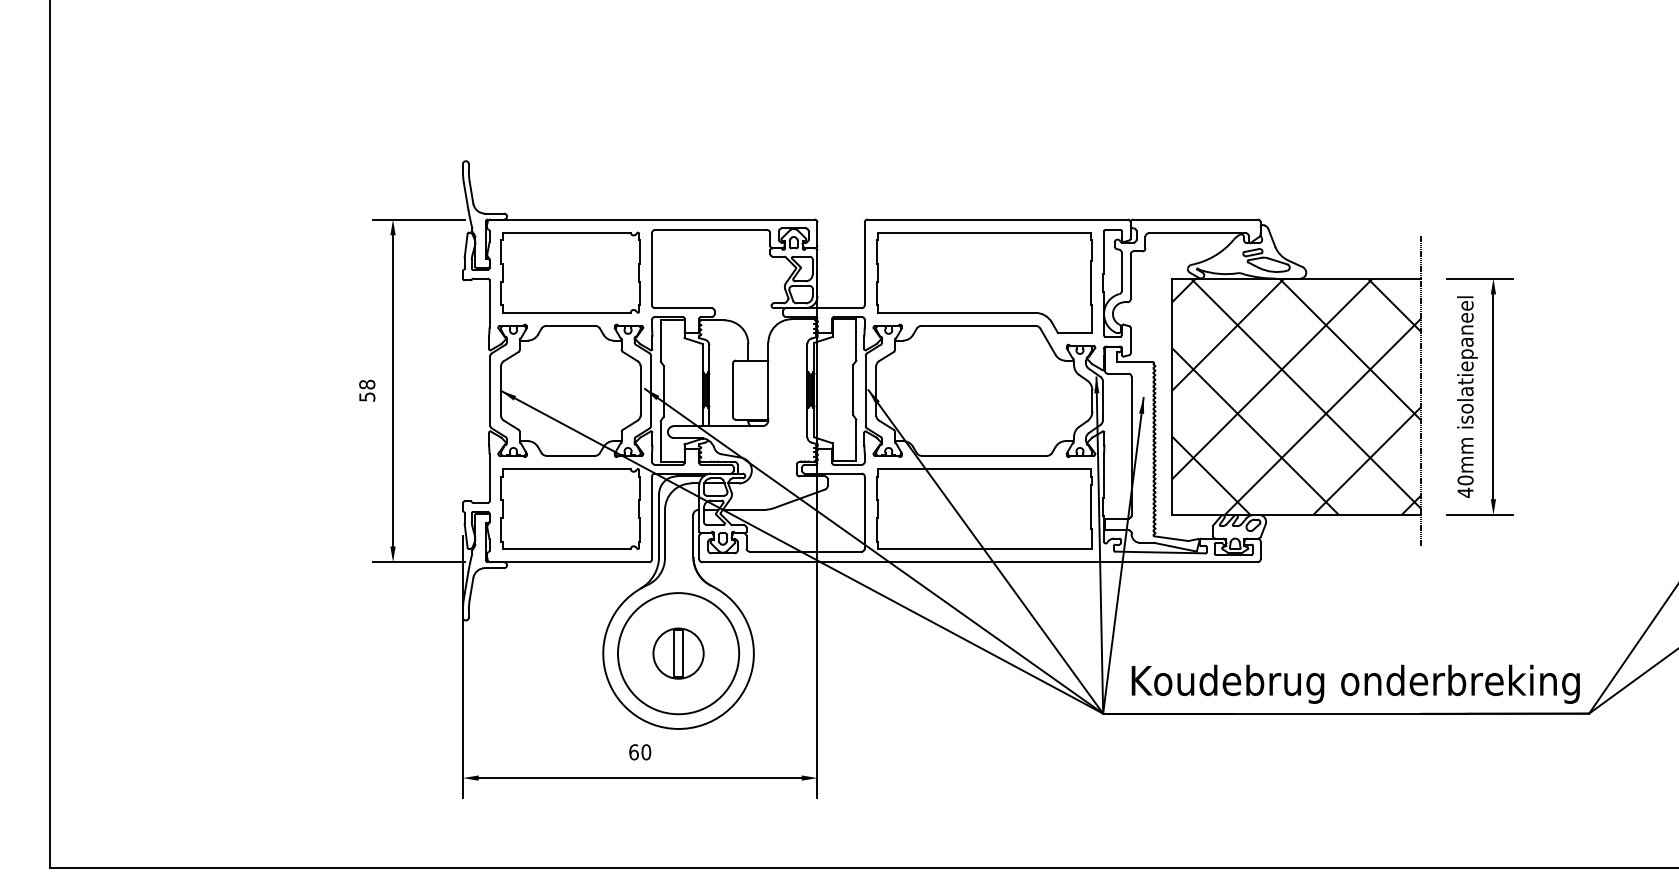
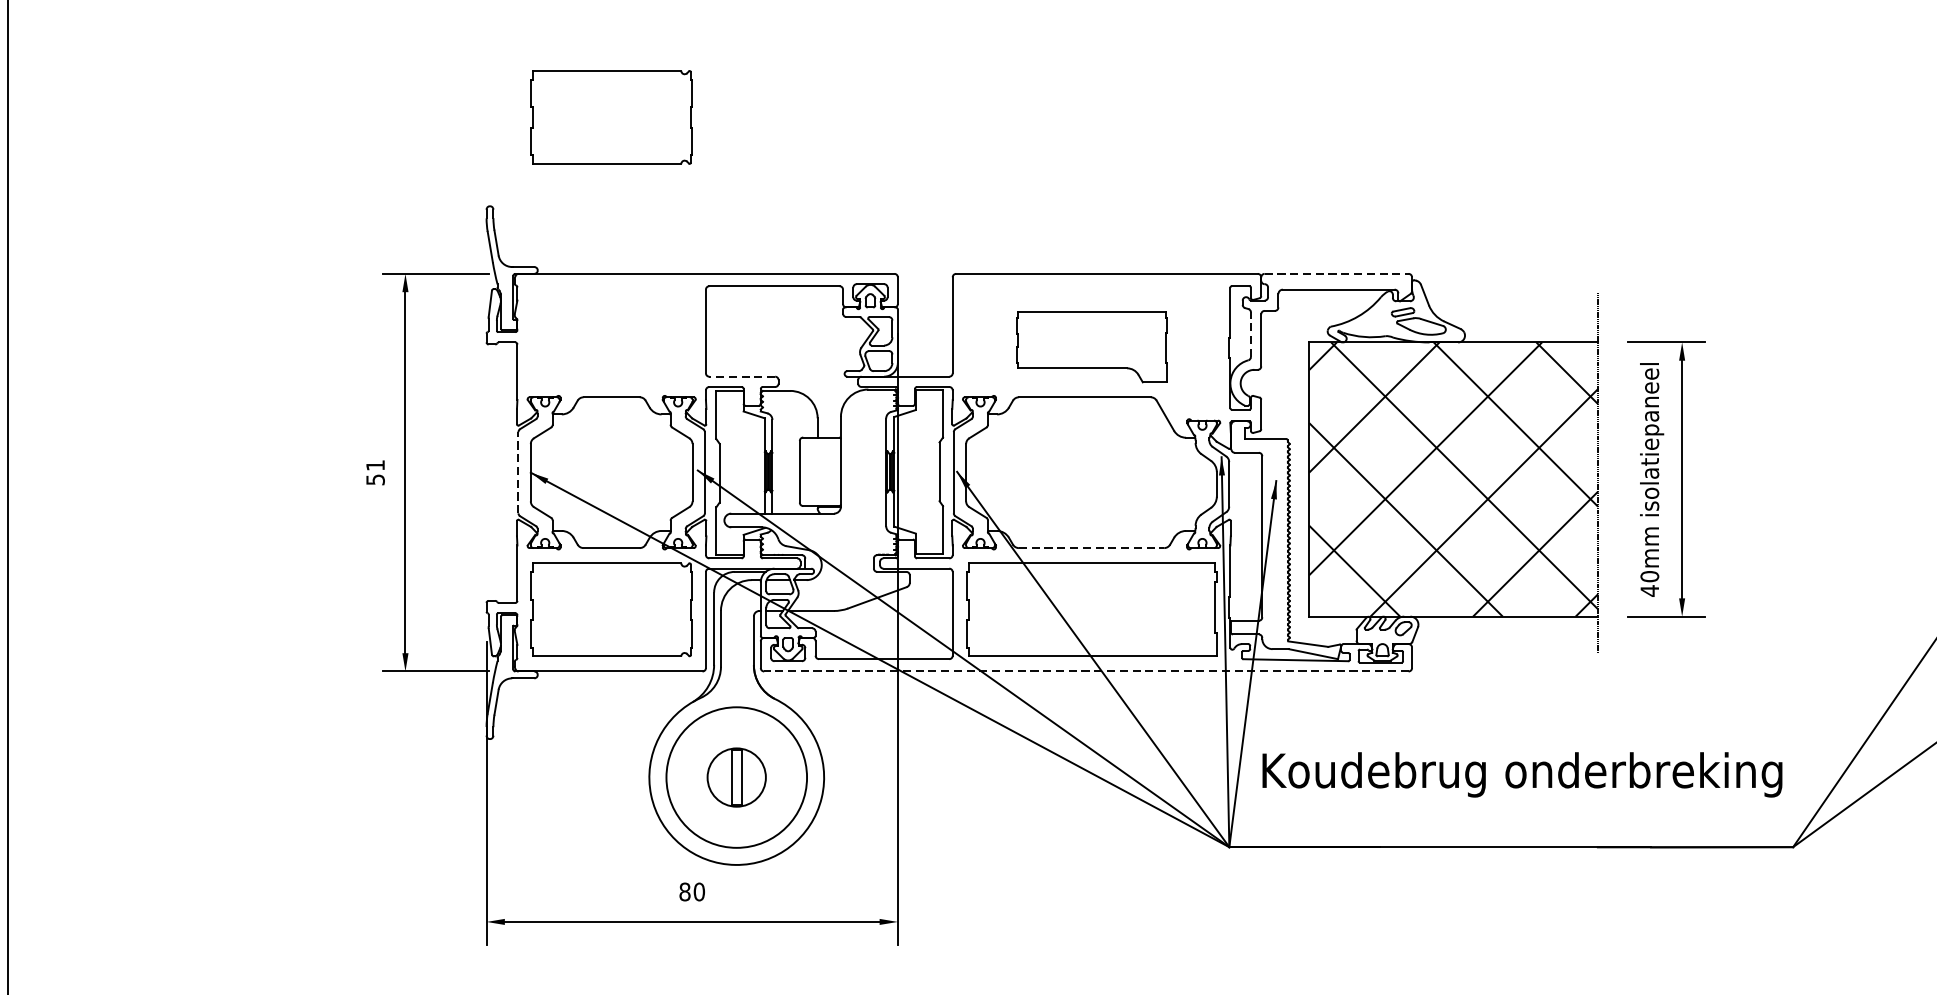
line: (1196, 219) -> (1337, 273), solid -> dashed
line: (1121, 271) -> (1250, 334), solid -> dashed
part: (570, 272) -> (611, 117), moved
part: (984, 282) -> (1091, 346), size x0.6
line: (682, 308) -> (741, 377), solid -> dashed
text: (367, 384) -> (375, 465), 58 -> 51
line: (490, 390) -> (518, 472), solid -> dashed
line: (984, 455) -> (1091, 547), solid -> dashed
line: (979, 562) -> (1085, 671), solid -> dashed
text: (1355, 683) -> (1522, 773), moved
text: (633, 752) -> (684, 892), 60 -> 80

